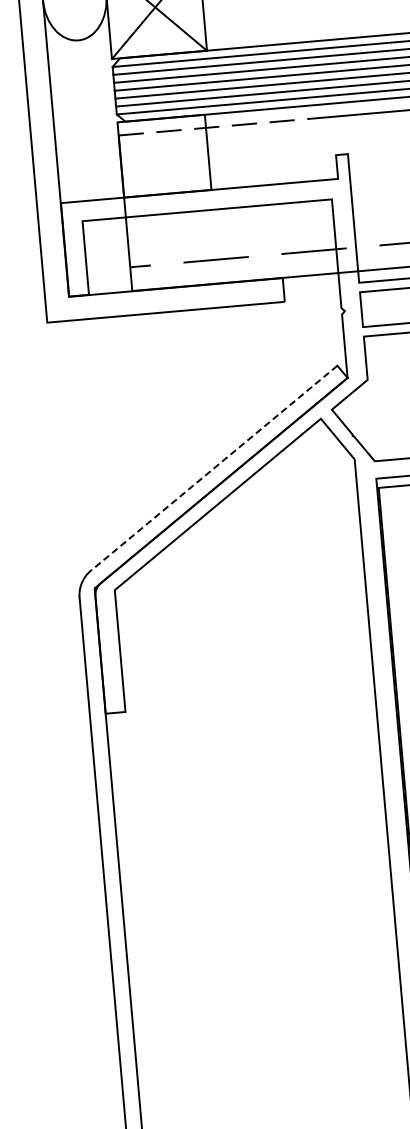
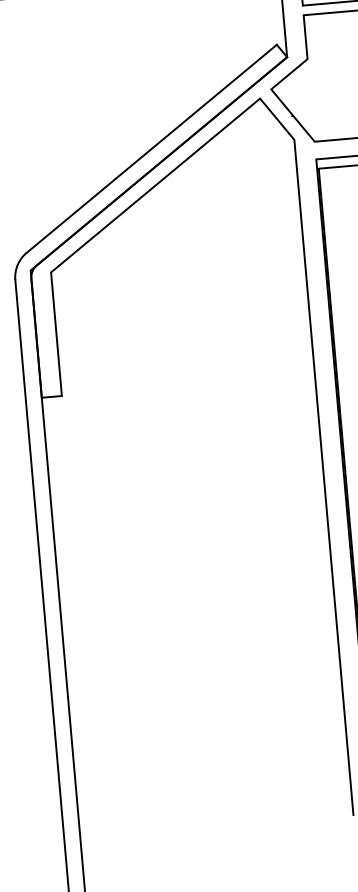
line: (213, 468) -> (151, 149), dashed -> solid

